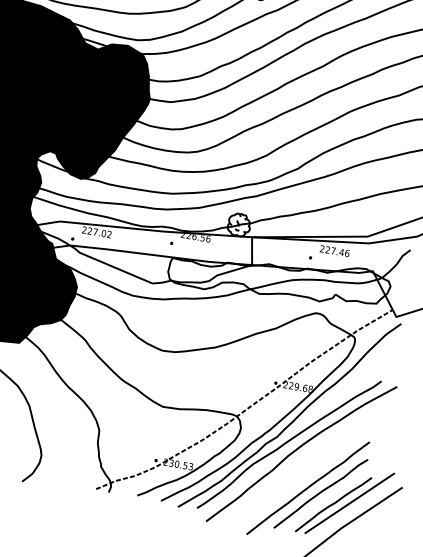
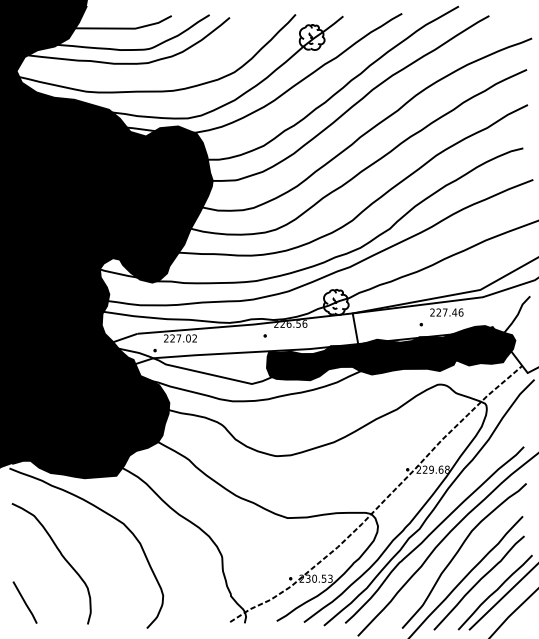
fill: (278, 278) -> (390, 353), added
curve: (308, 463) -> (459, 551), added

